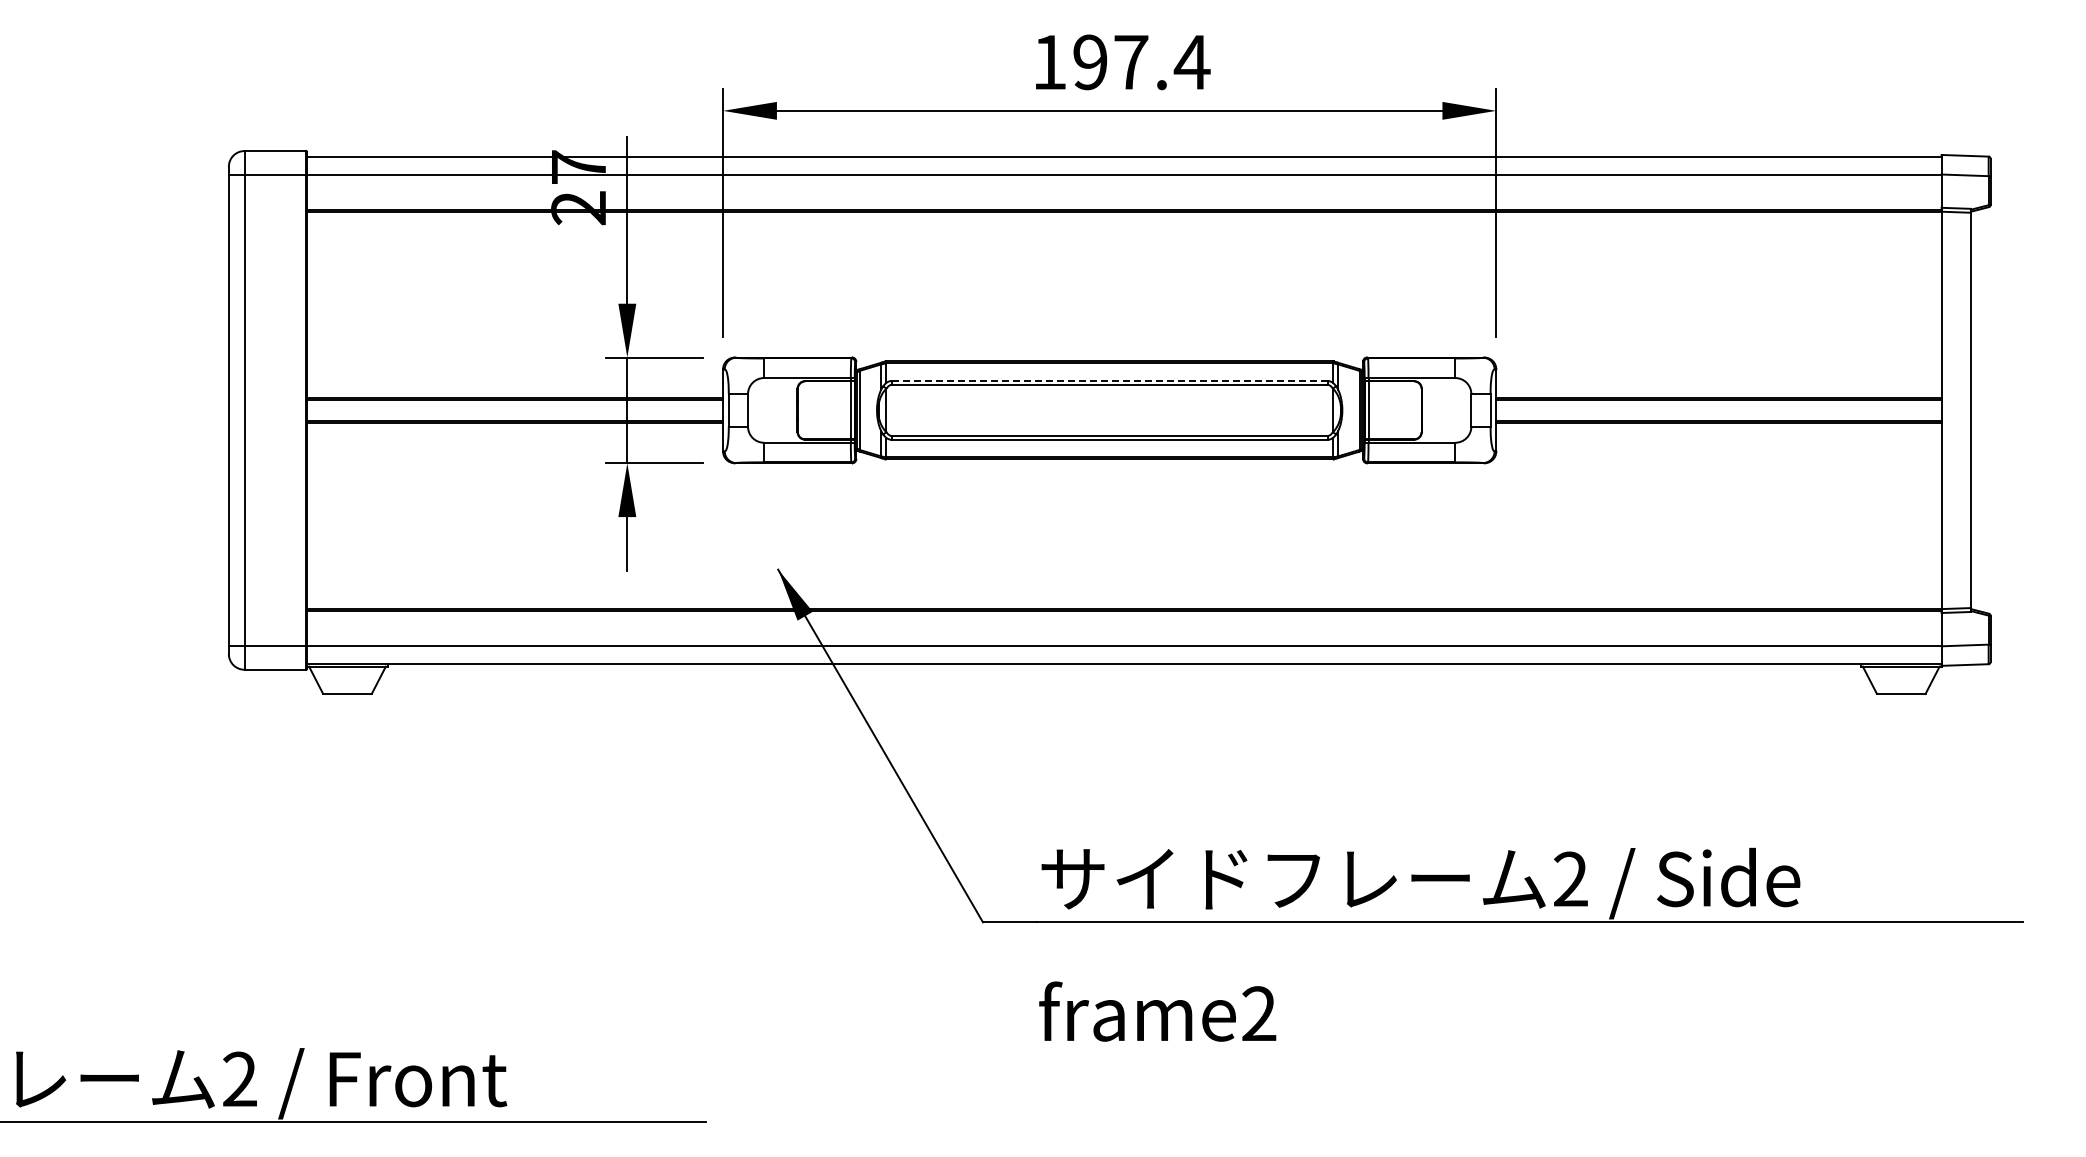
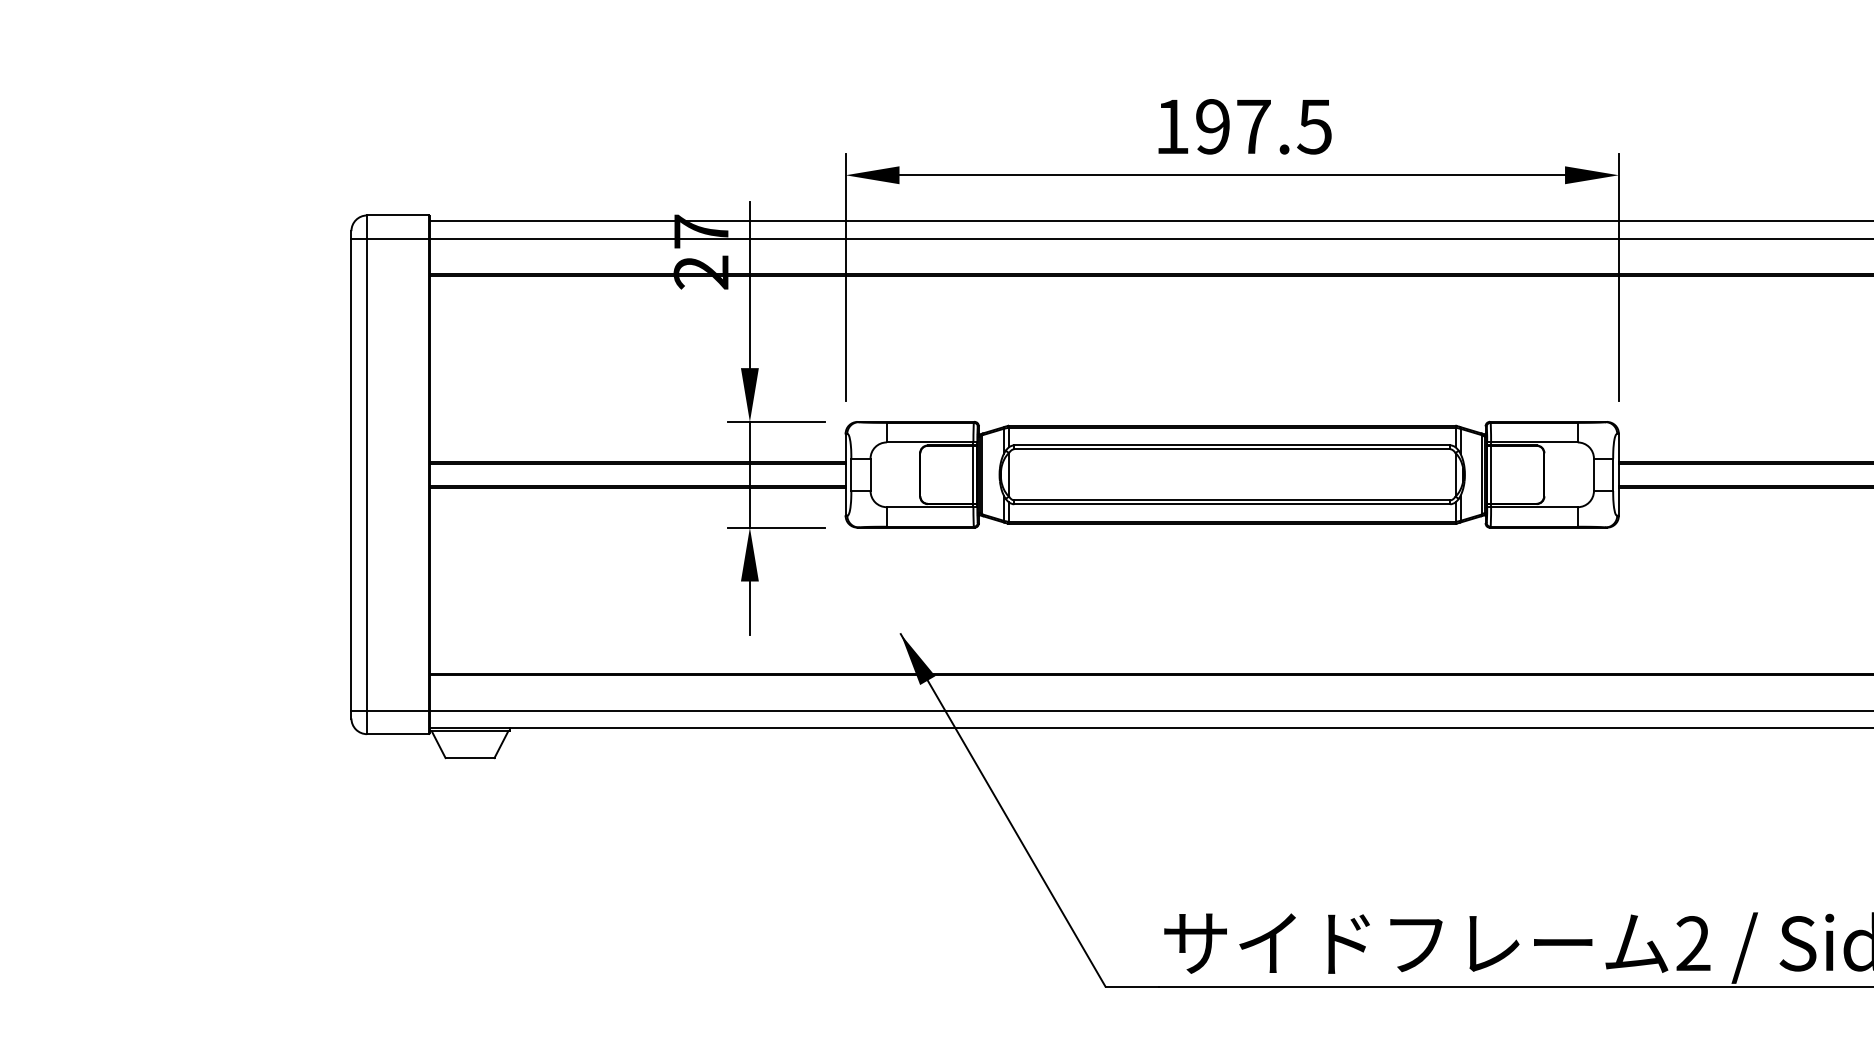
text: (1191, 62) -> (1314, 126), 197.4 -> 197.5
line: (1109, 380) -> (1232, 444), dashed -> solid

